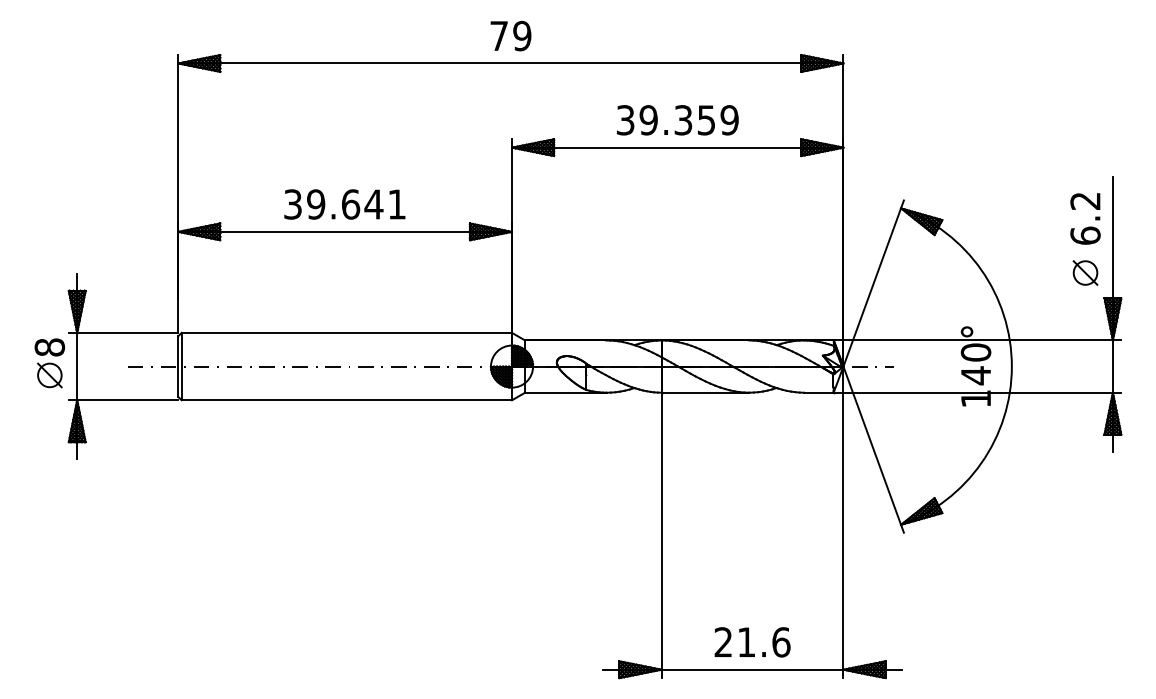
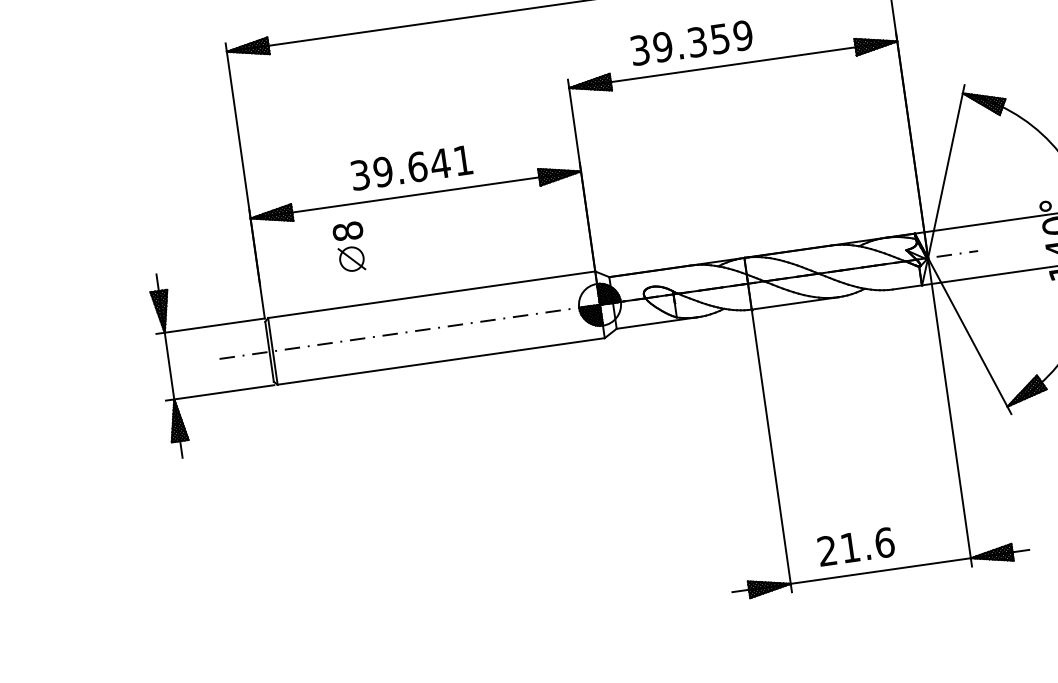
text: (677, 120) -> (691, 43), moved
part: (49, 363) -> (349, 247), moved
text: (752, 642) -> (856, 547), moved

